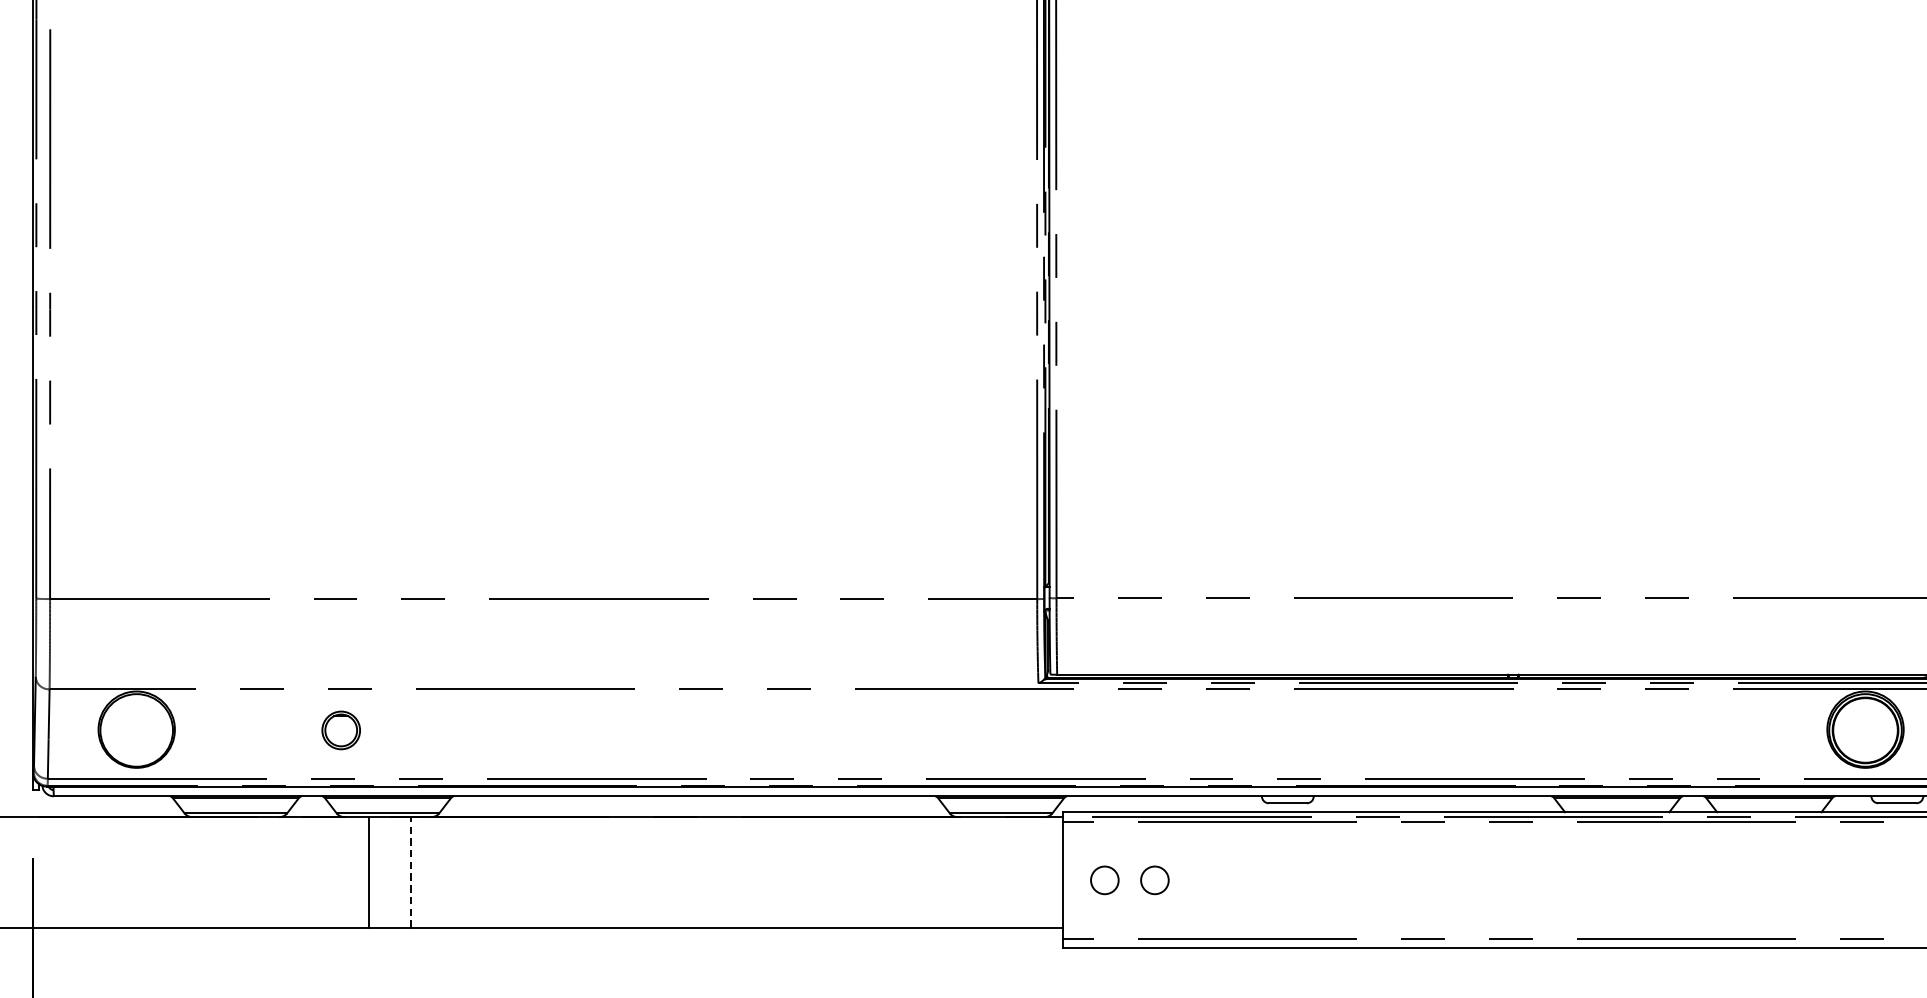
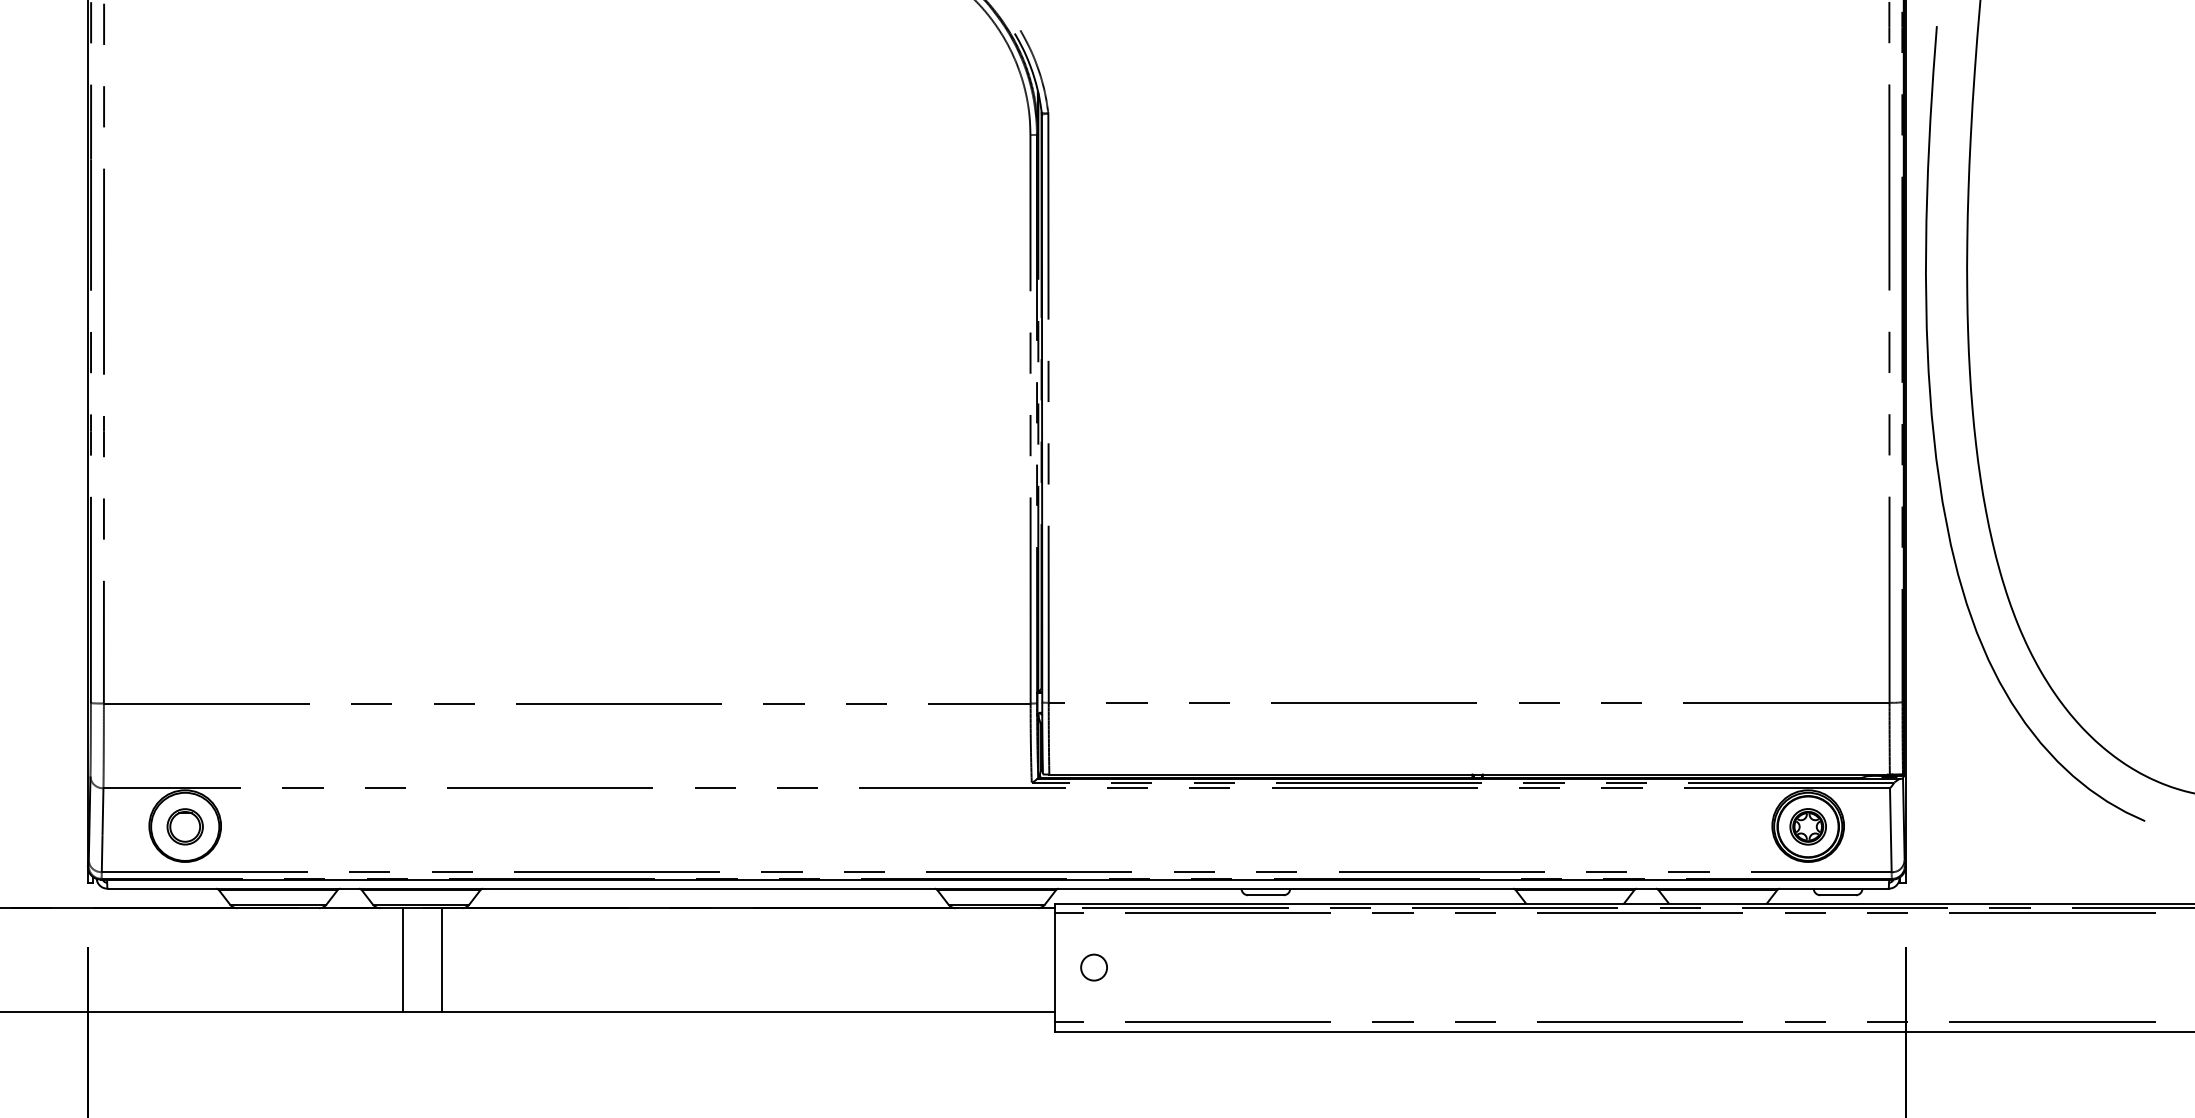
part: (340, 730) -> (184, 826), moved
part: (1864, 730) -> (1807, 826), added
line: (410, 872) -> (442, 960), dashed -> solid
circle: (1154, 880) -> (1140, 967), removed

